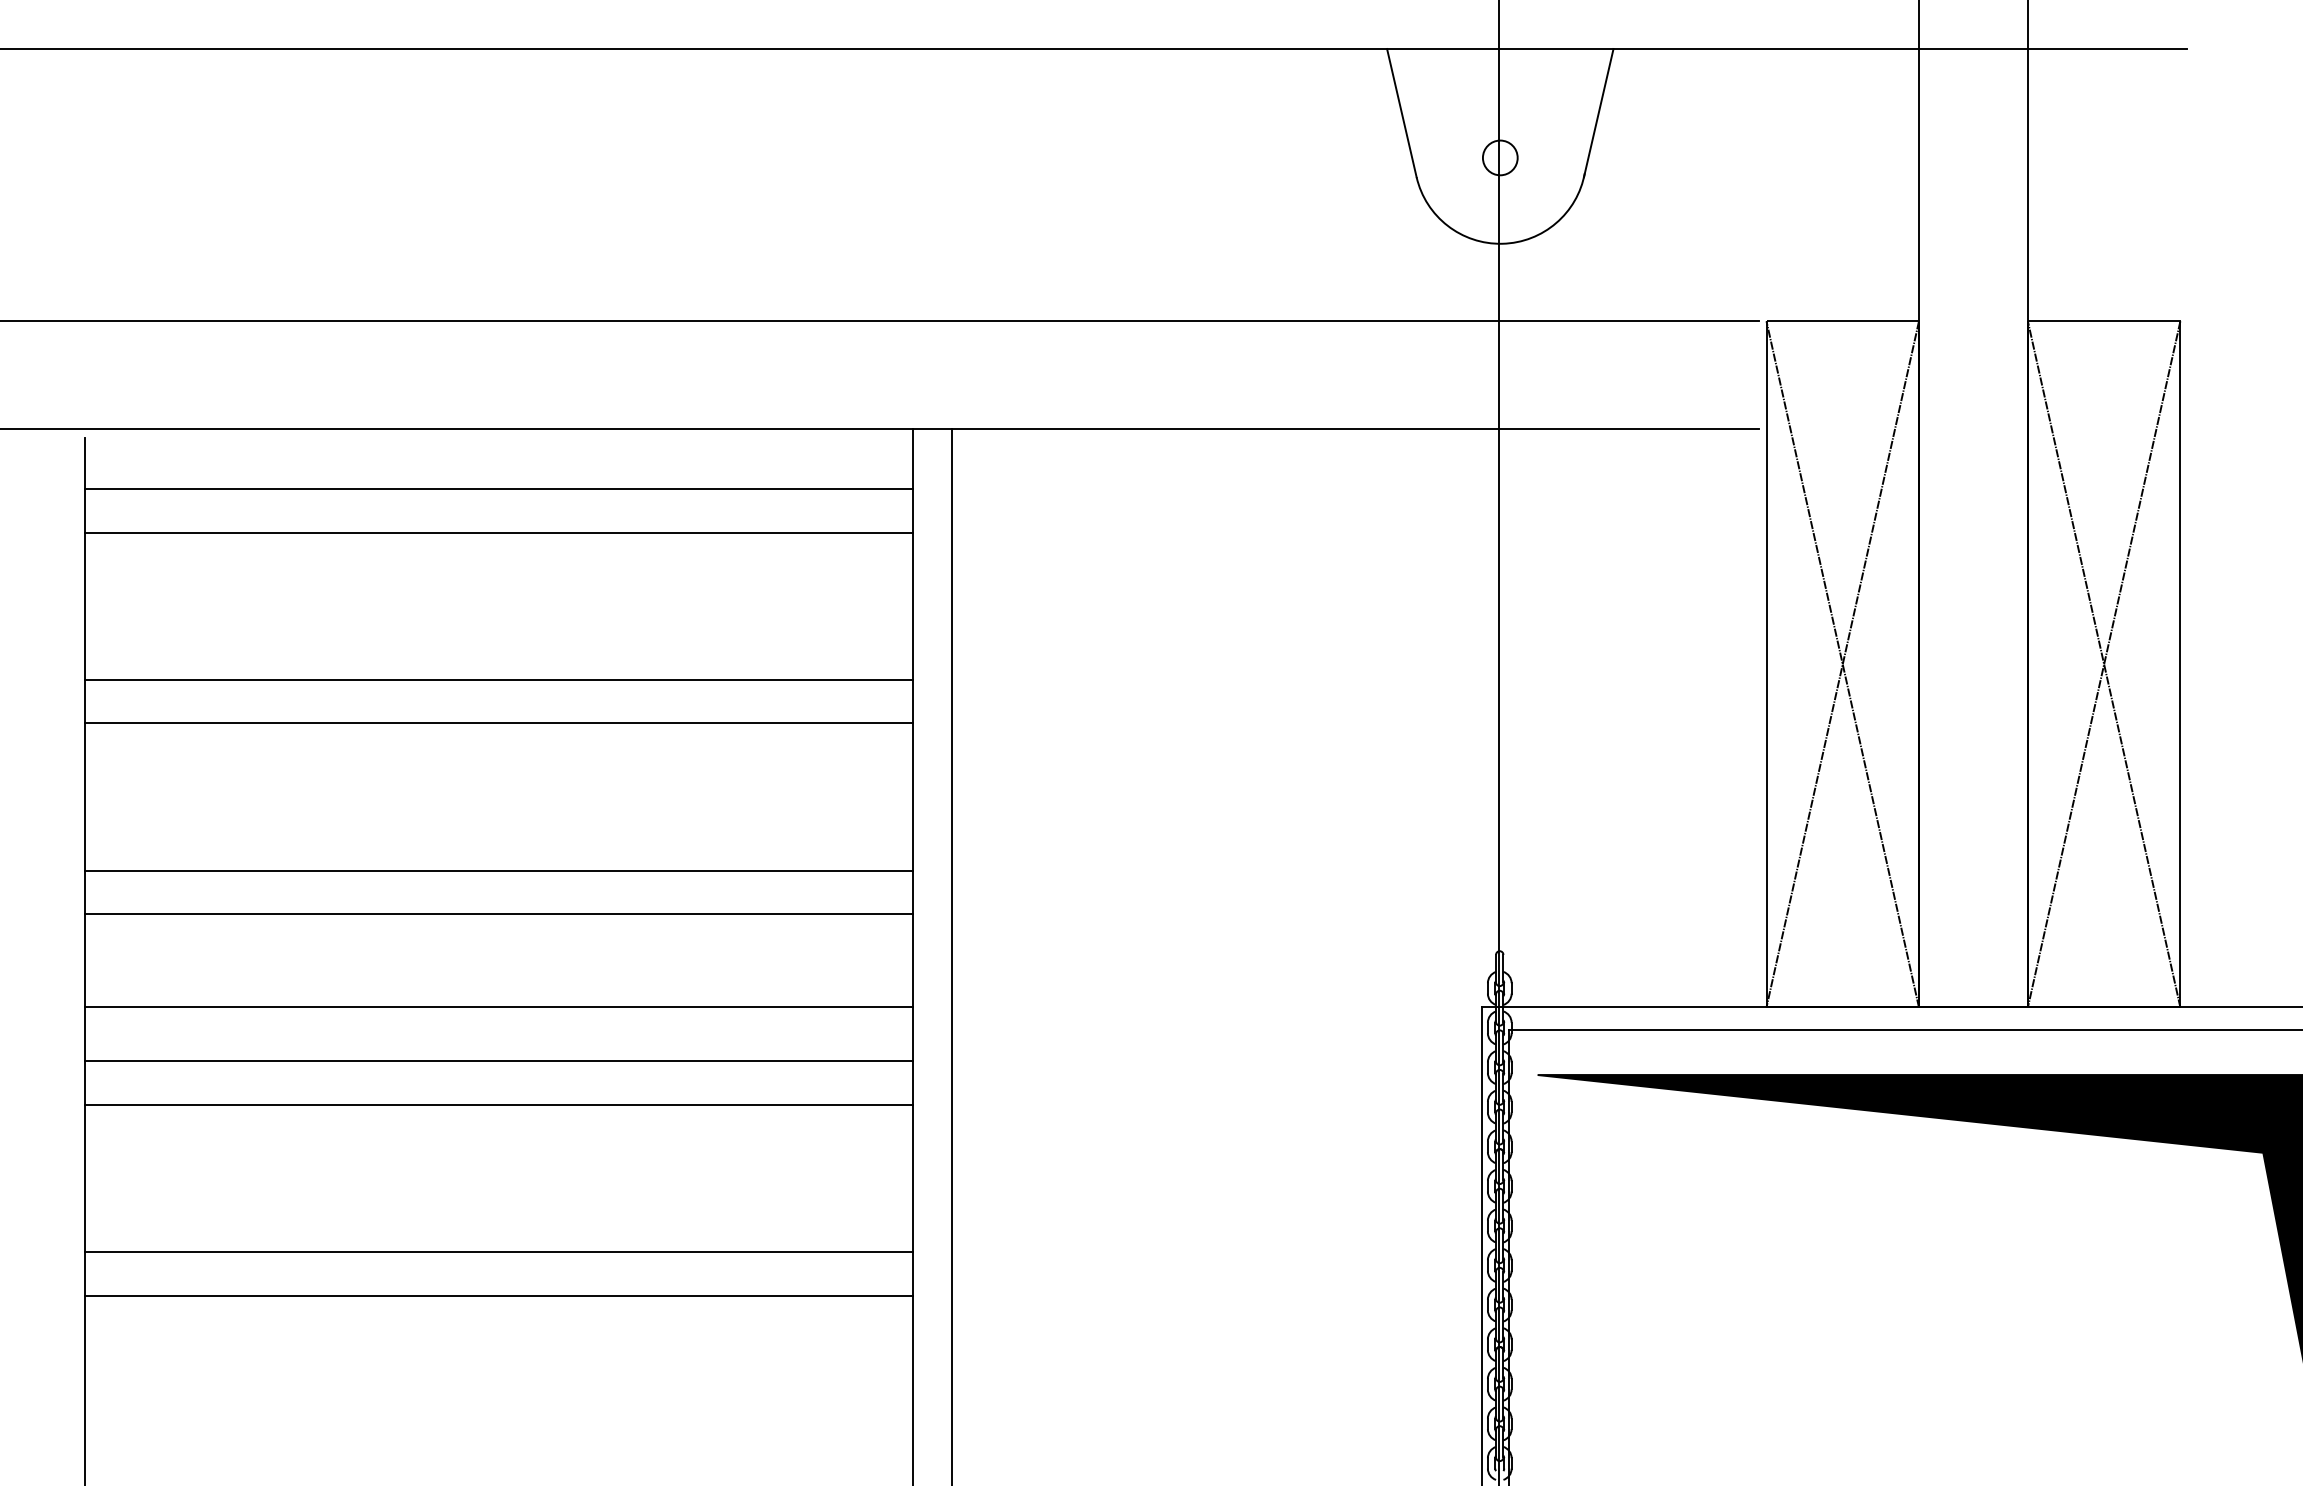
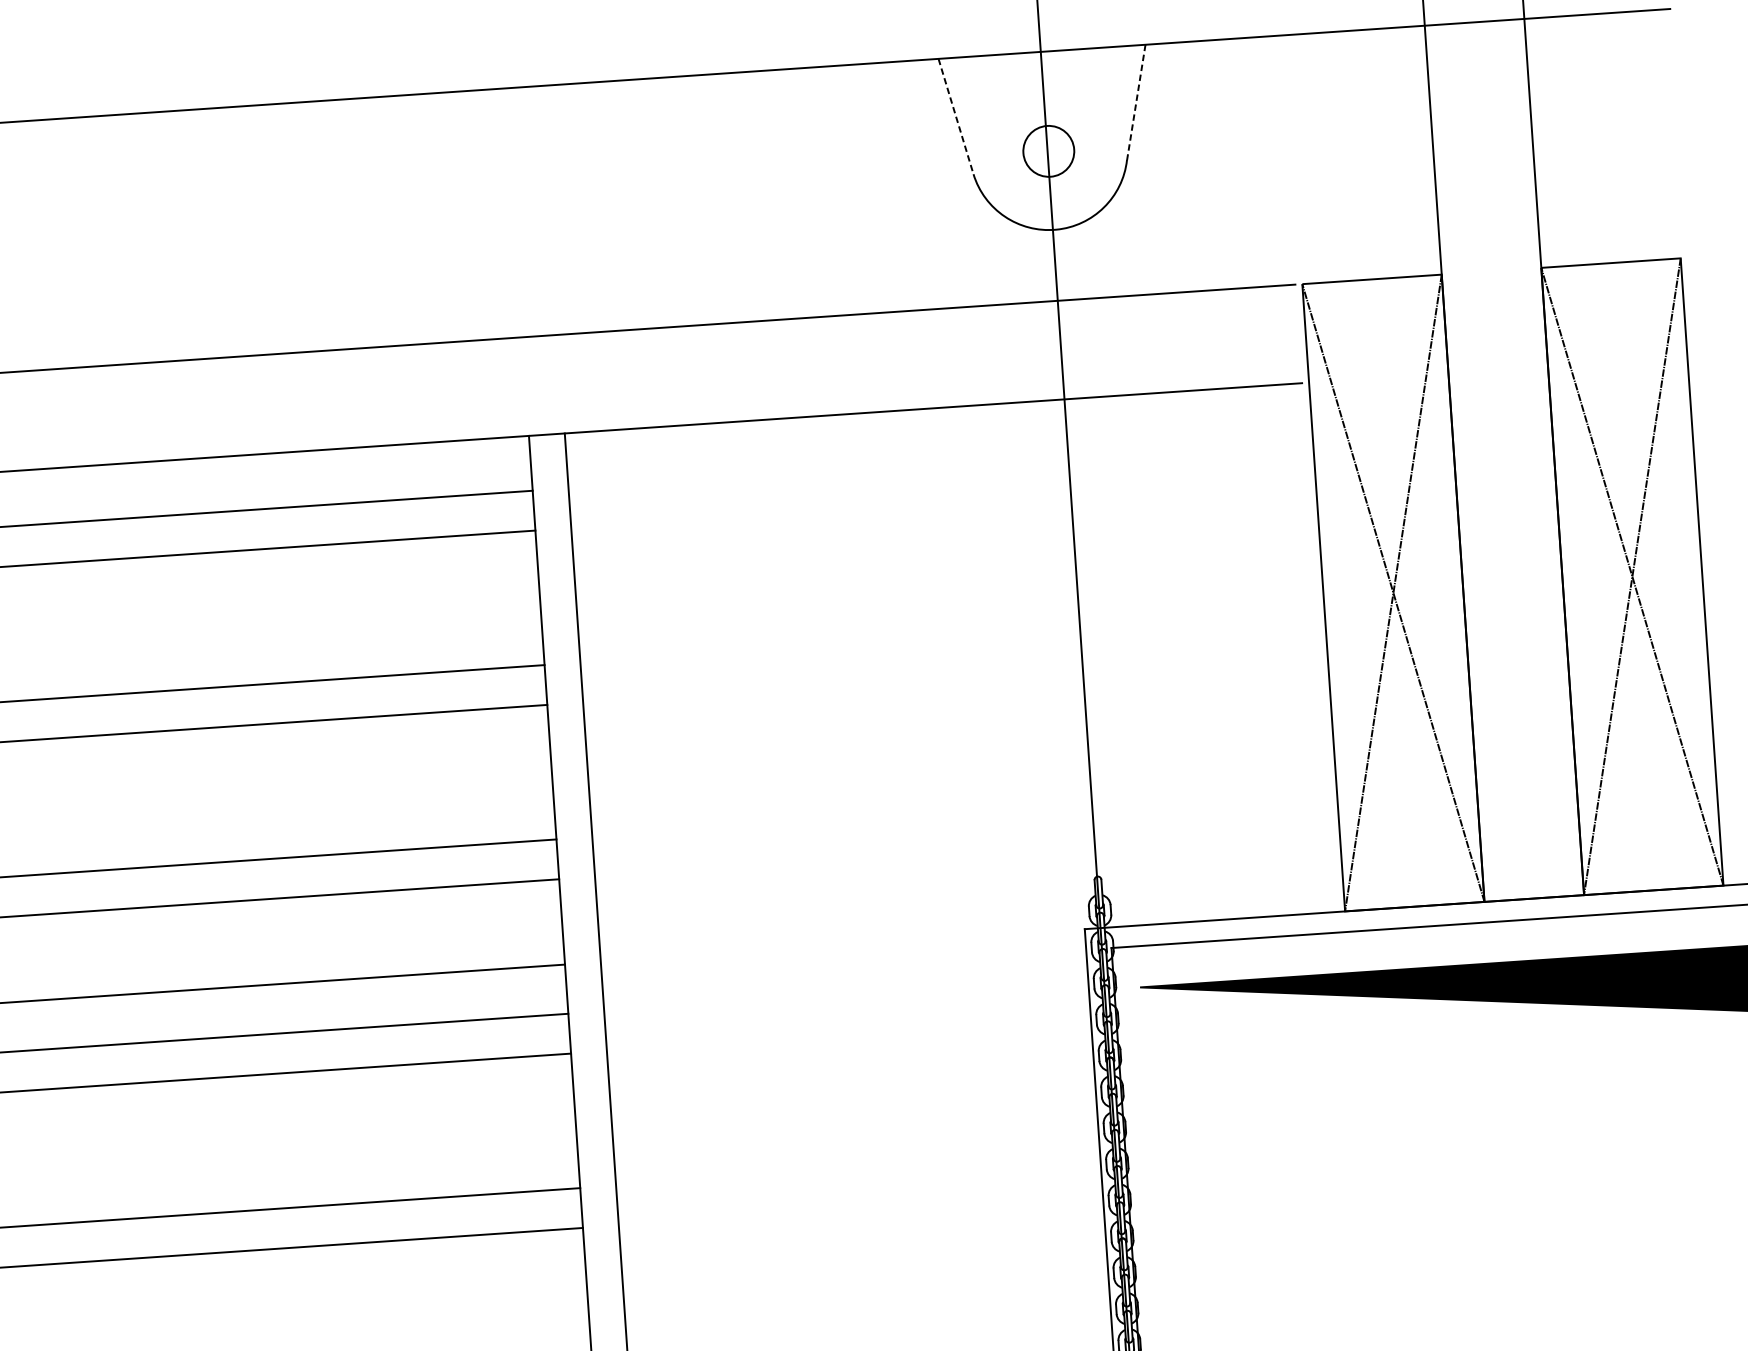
line: (1401, 113) -> (955, 116), solid -> dashed
line: (1598, 113) -> (1135, 104), solid -> dashed
circle: (1499, 157) -> (1048, 151), size x1.6

